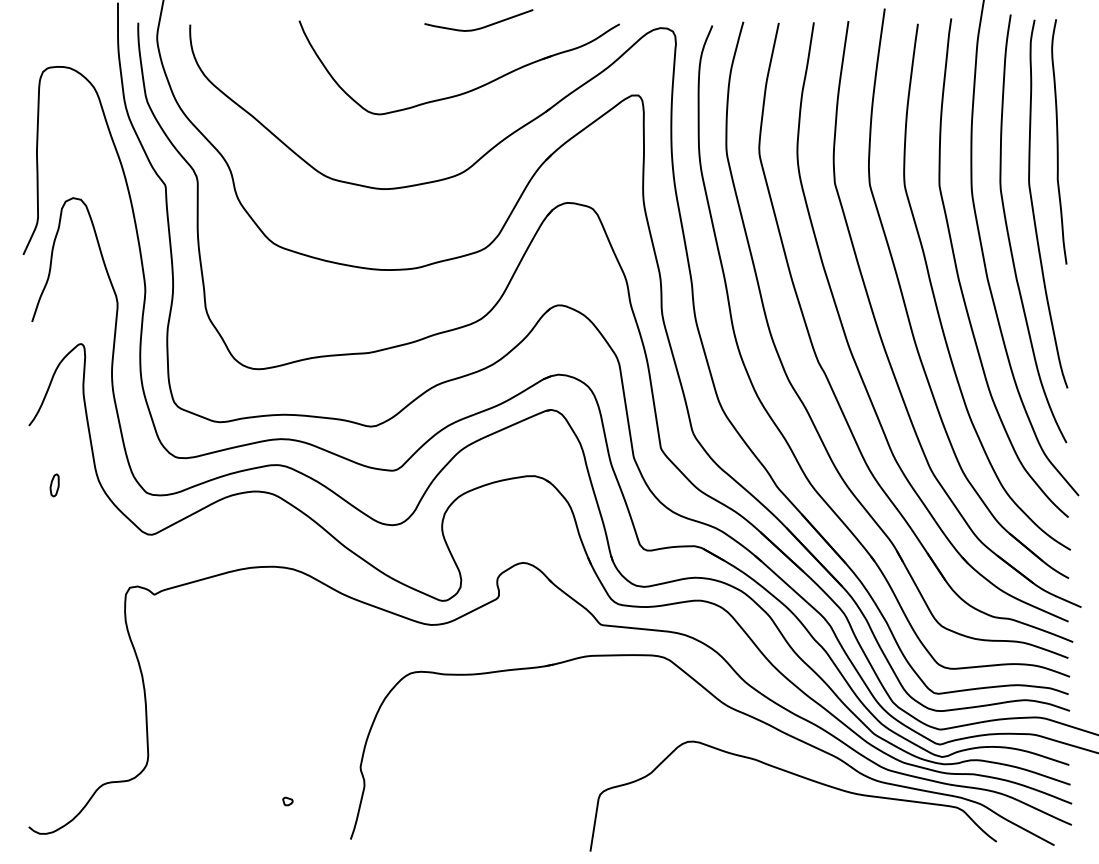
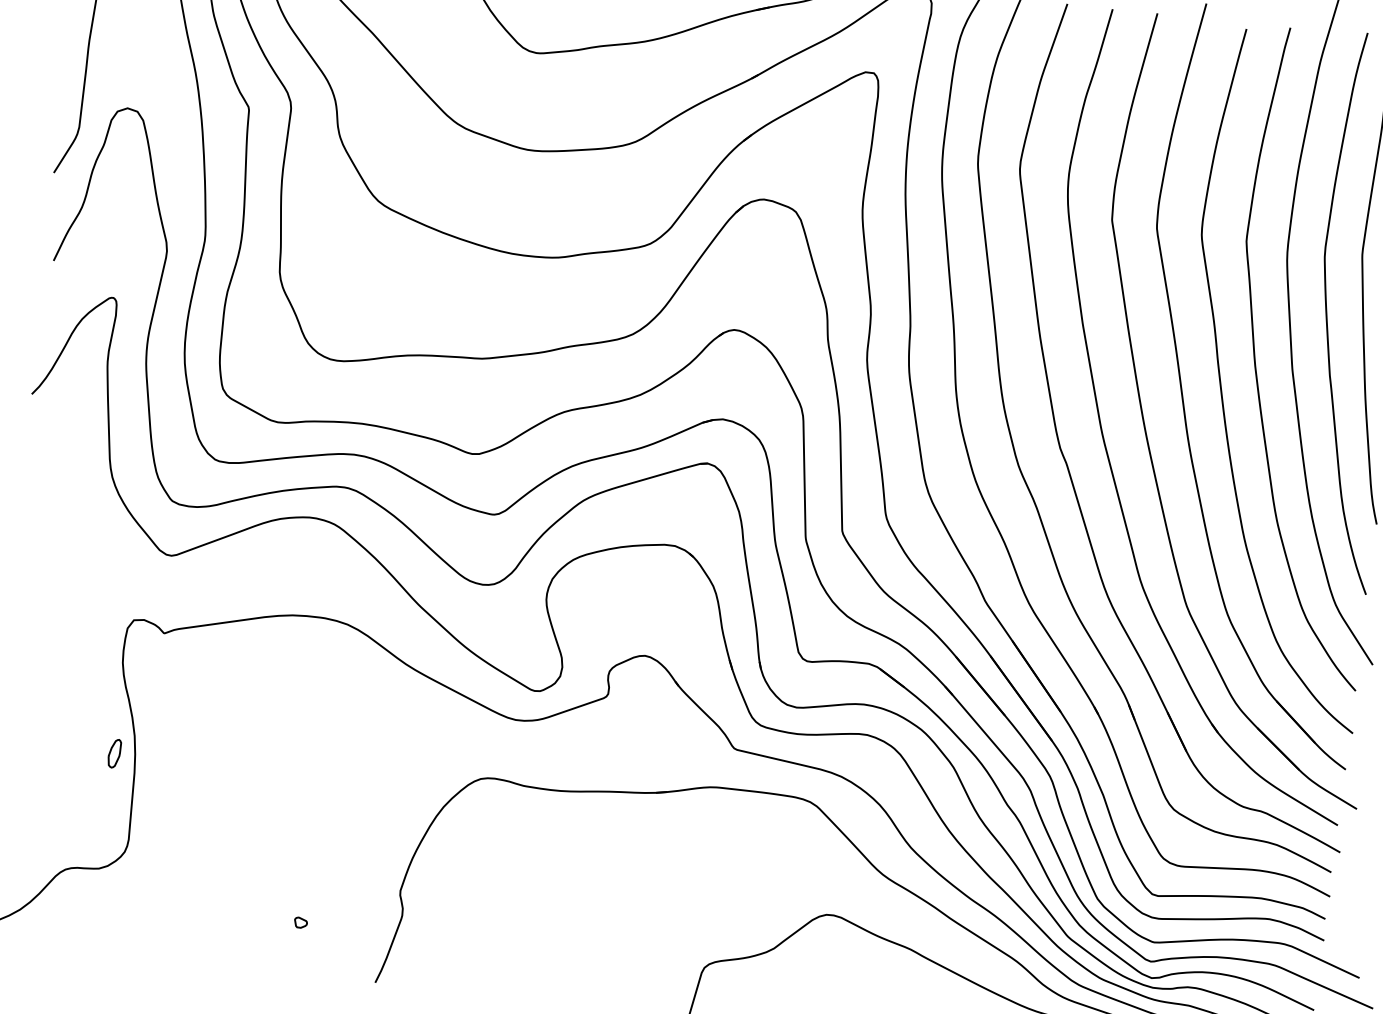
part: (54, 485) -> (114, 753), moved

